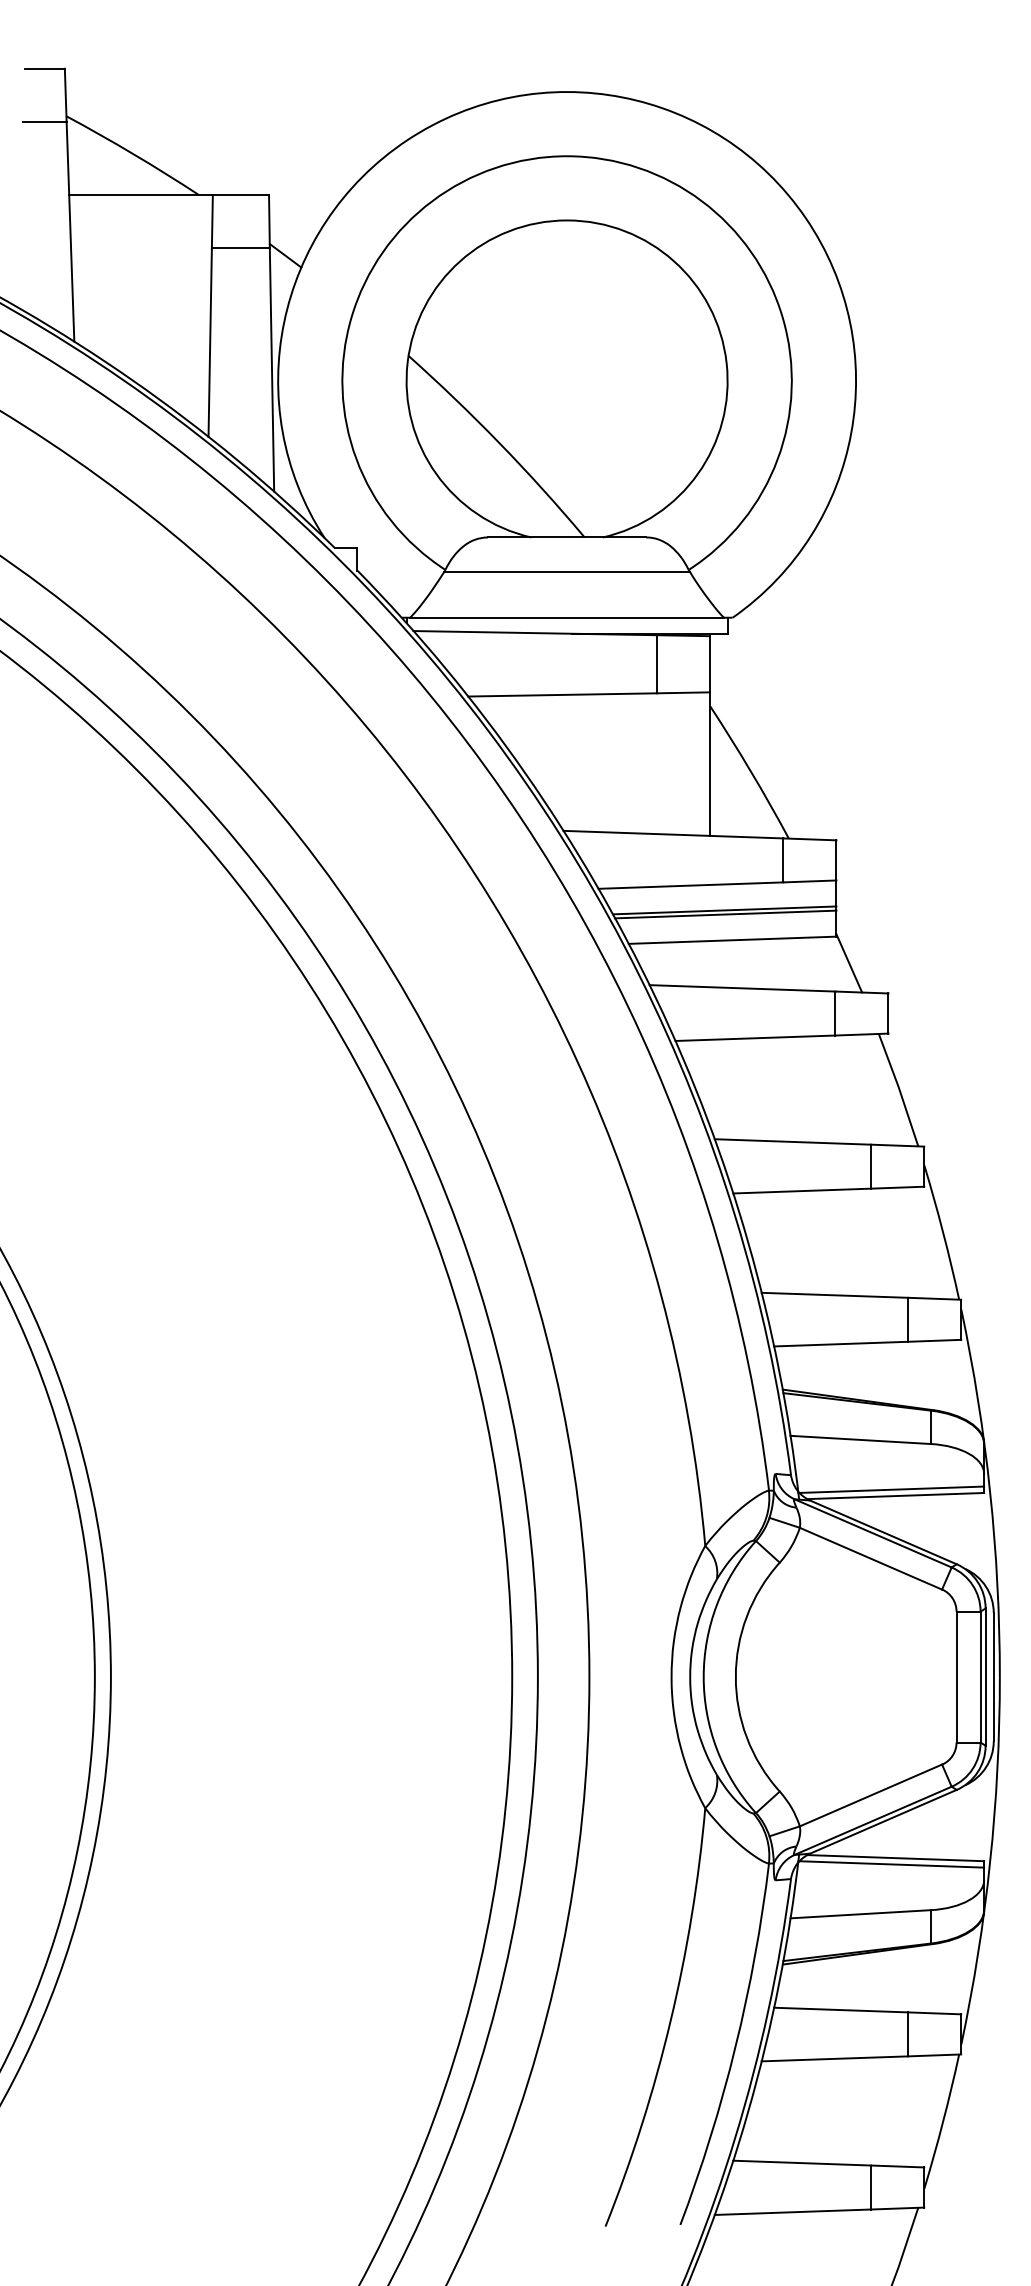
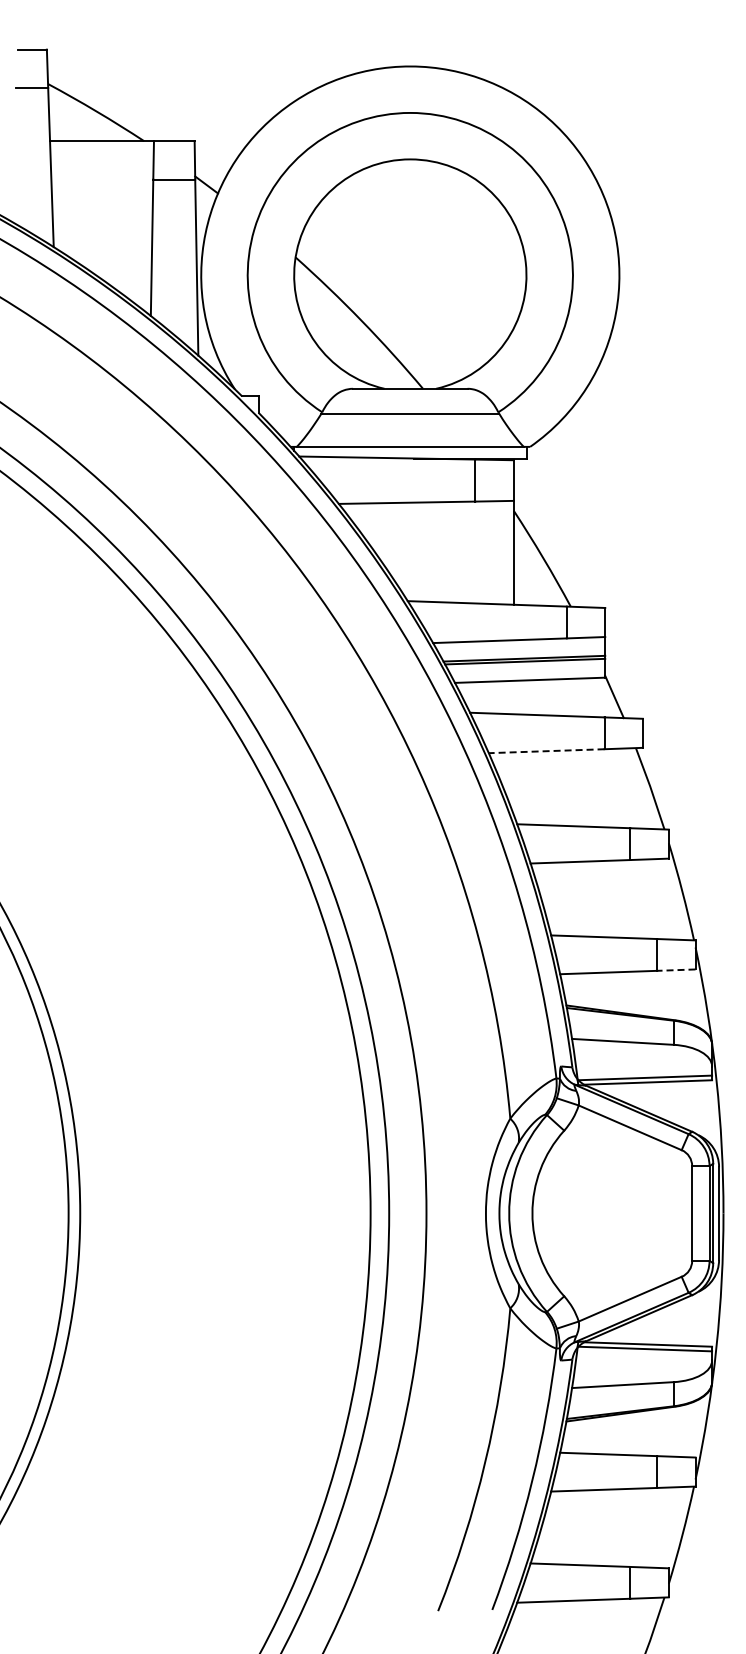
line: (755, 1038) -> (546, 751), solid -> dashed
line: (933, 1341) -> (675, 970), solid -> dashed

